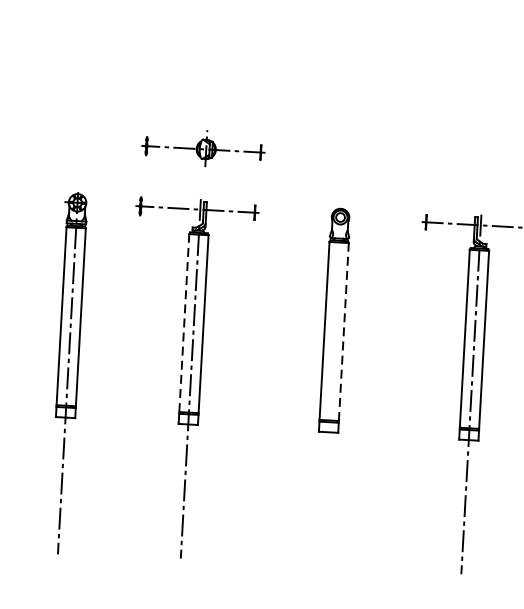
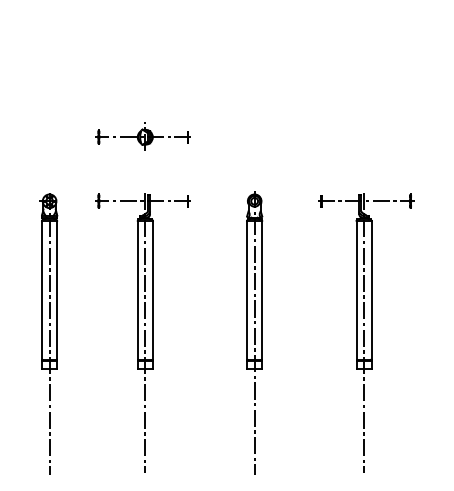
part: (202, 148) -> (142, 136), moved
line: (183, 322) -> (137, 289), dashed -> solid
line: (344, 331) -> (262, 289), dashed -> solid
line: (330, 387) -> (254, 333), added

